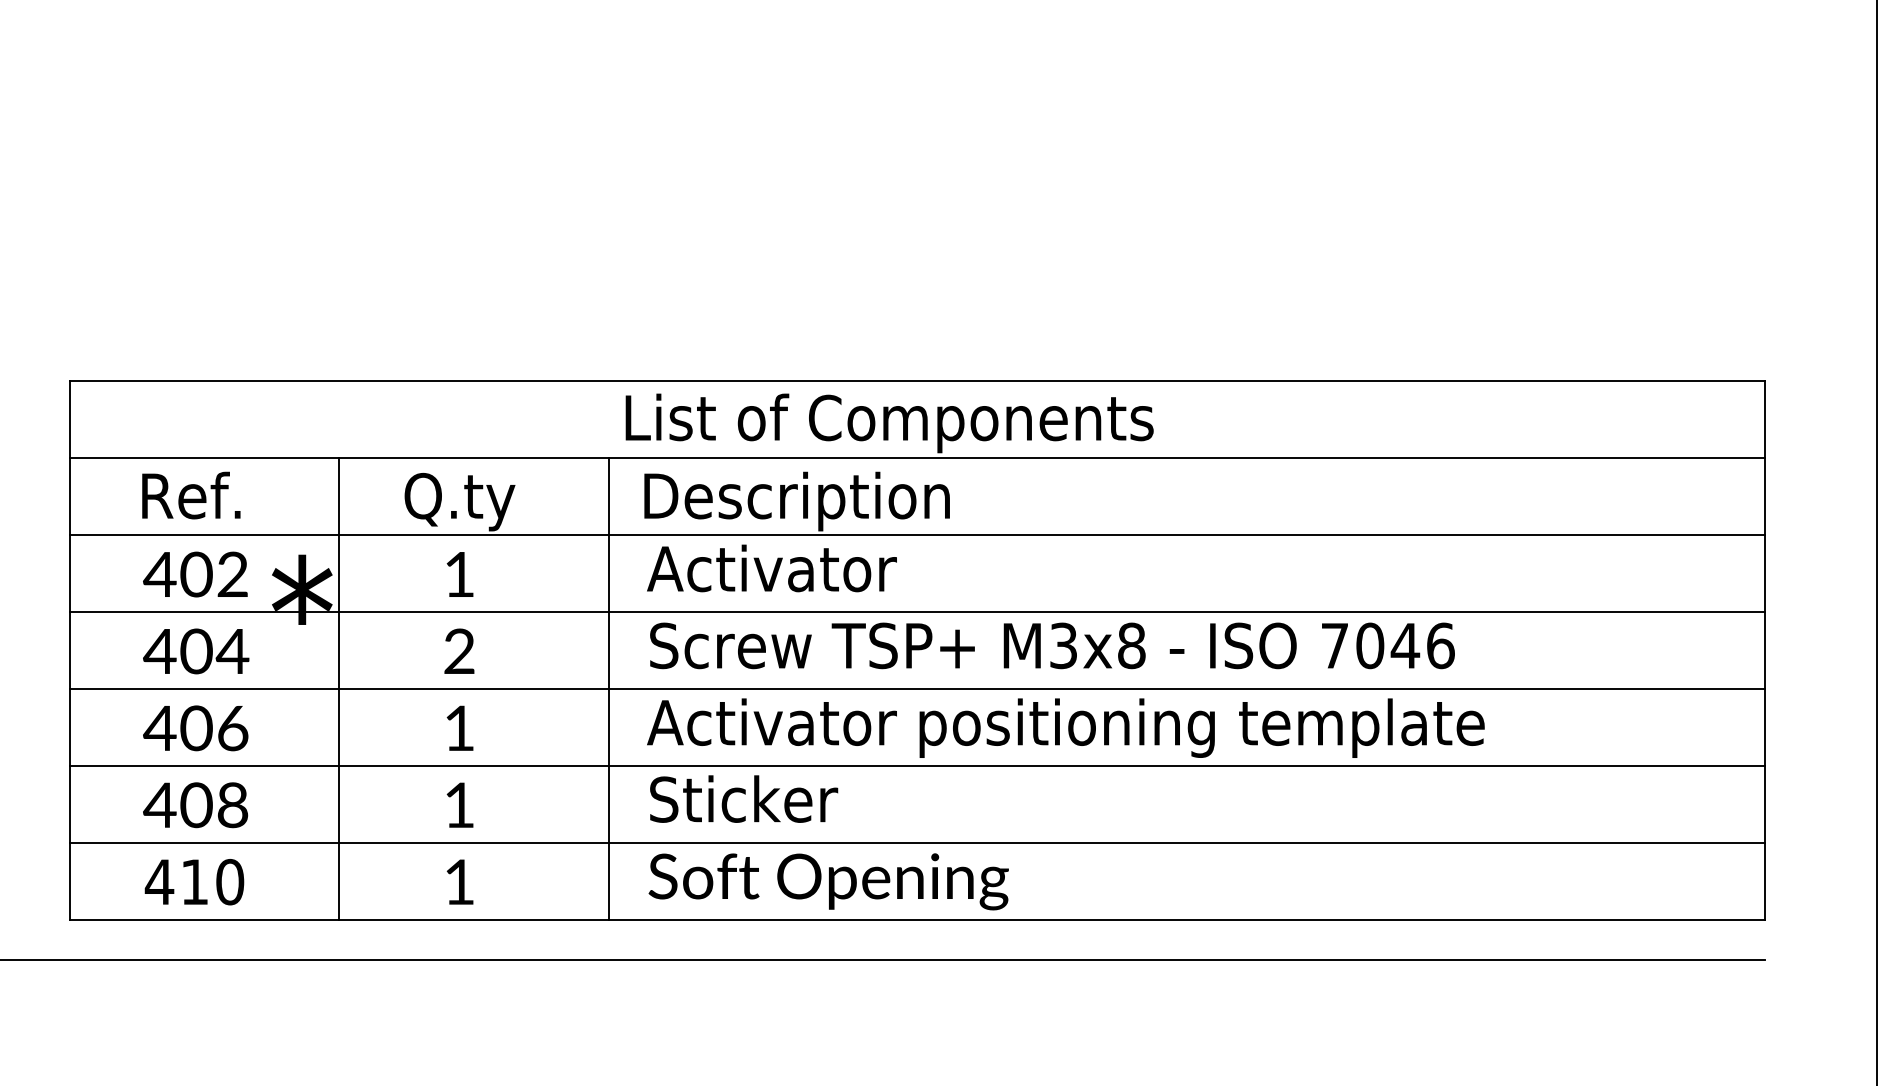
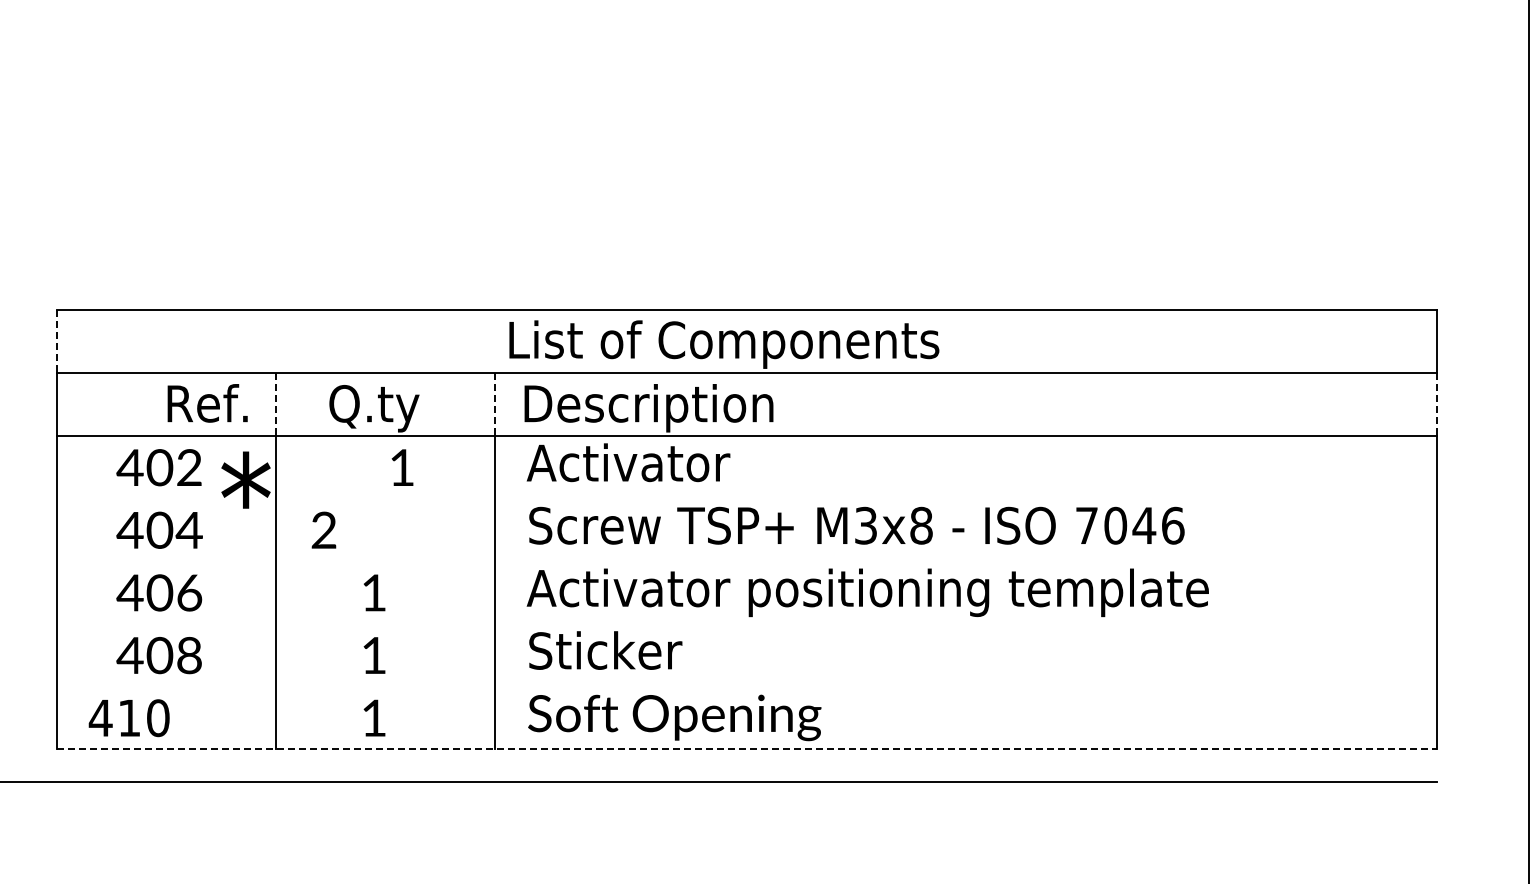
line: (69, 420) -> (56, 342), solid -> dashed
text: (191, 495) -> (207, 403), moved
line: (338, 496) -> (275, 404), solid -> dashed
line: (608, 496) -> (495, 404), solid -> dashed
line: (1765, 496) -> (1437, 404), solid -> dashed
text: (460, 574) -> (402, 467), moved
line: (916, 612) -> (746, 498), removed
text: (458, 650) -> (323, 529), moved
line: (916, 688) -> (746, 560), removed
line: (916, 765) -> (746, 623), removed
line: (916, 843) -> (746, 686), removed
text: (193, 882) -> (128, 718), moved
line: (918, 919) -> (747, 748), solid -> dashed

